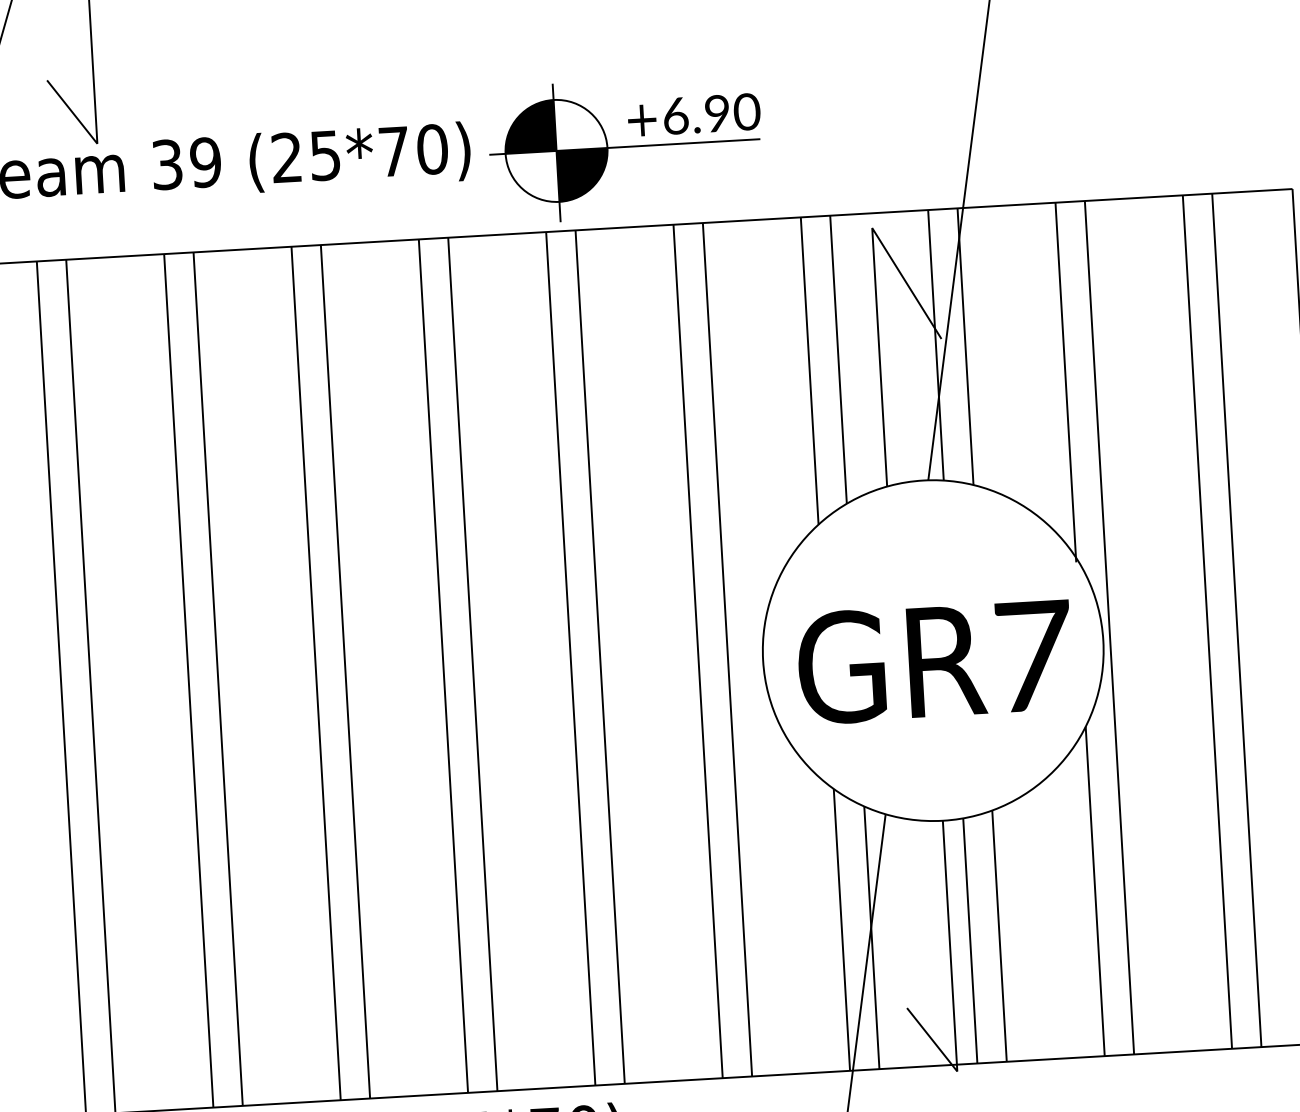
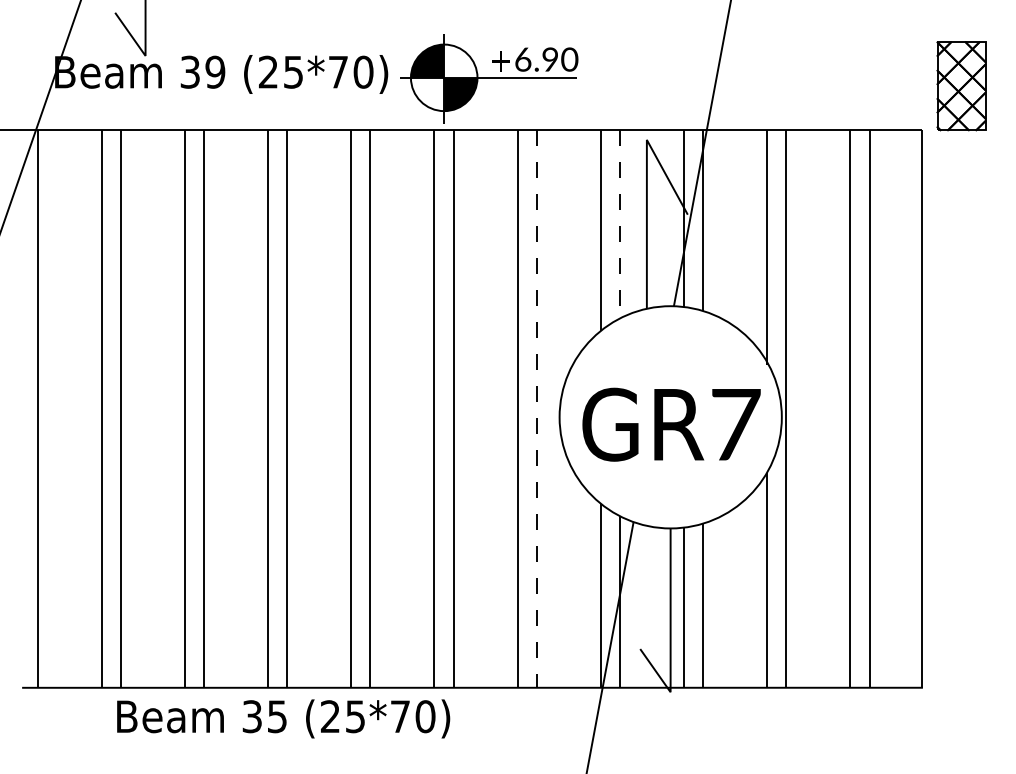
line: (837, 359) -> (619, 224), solid -> dashed
line: (727, 650) -> (536, 409), solid -> dashed

